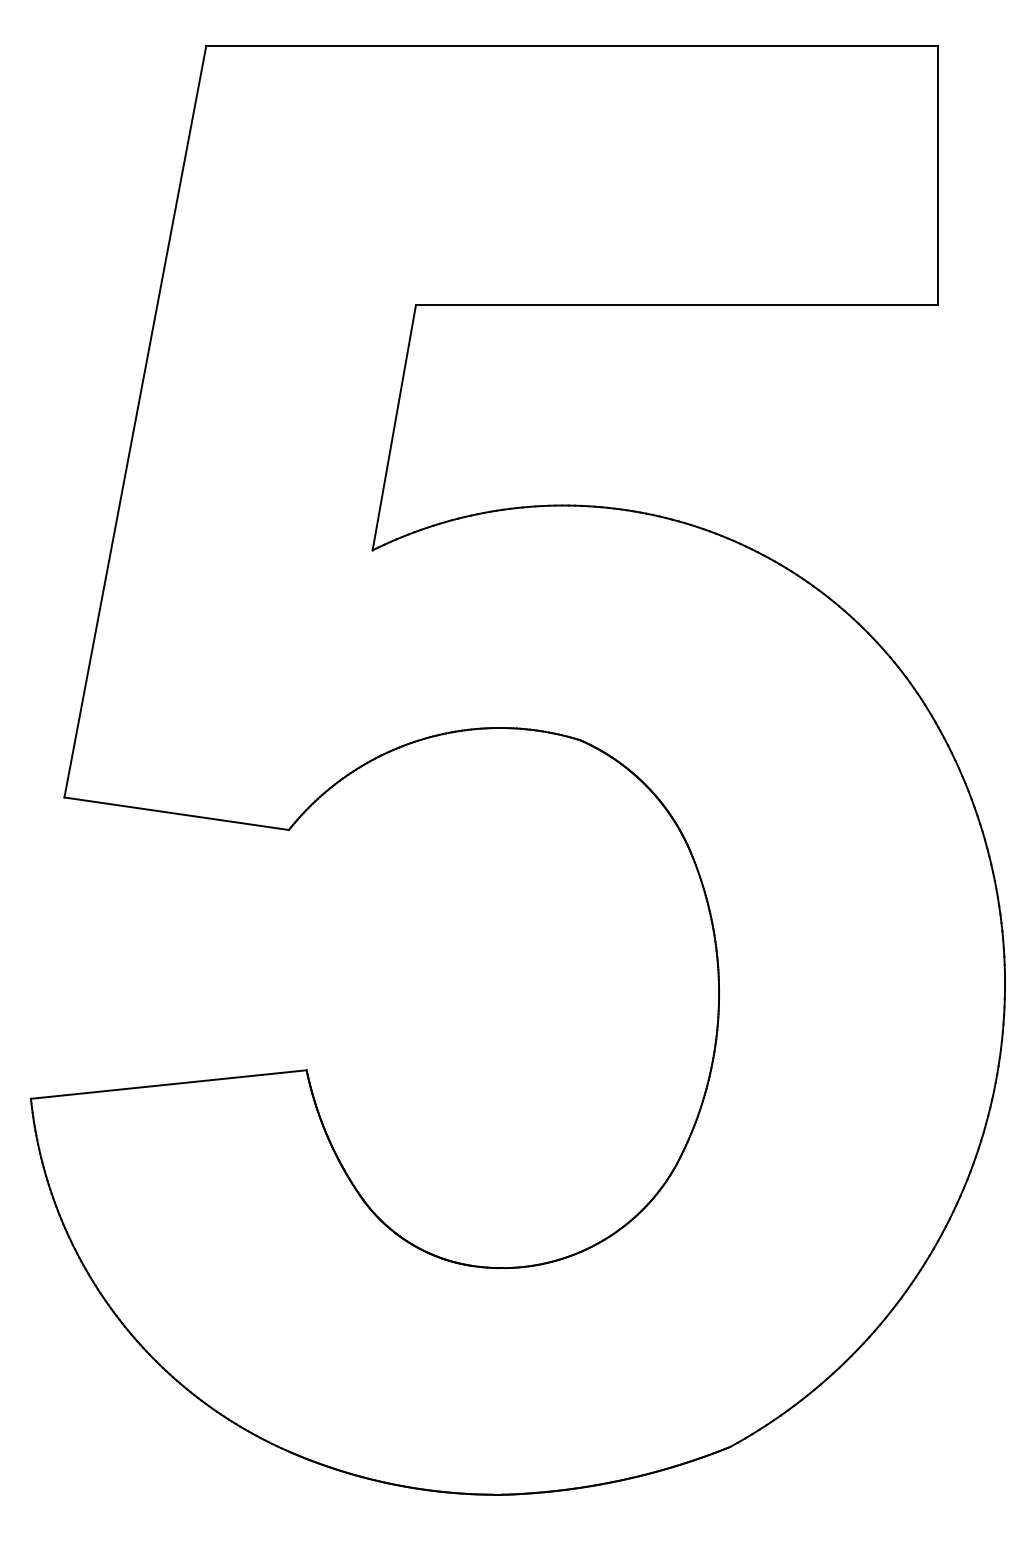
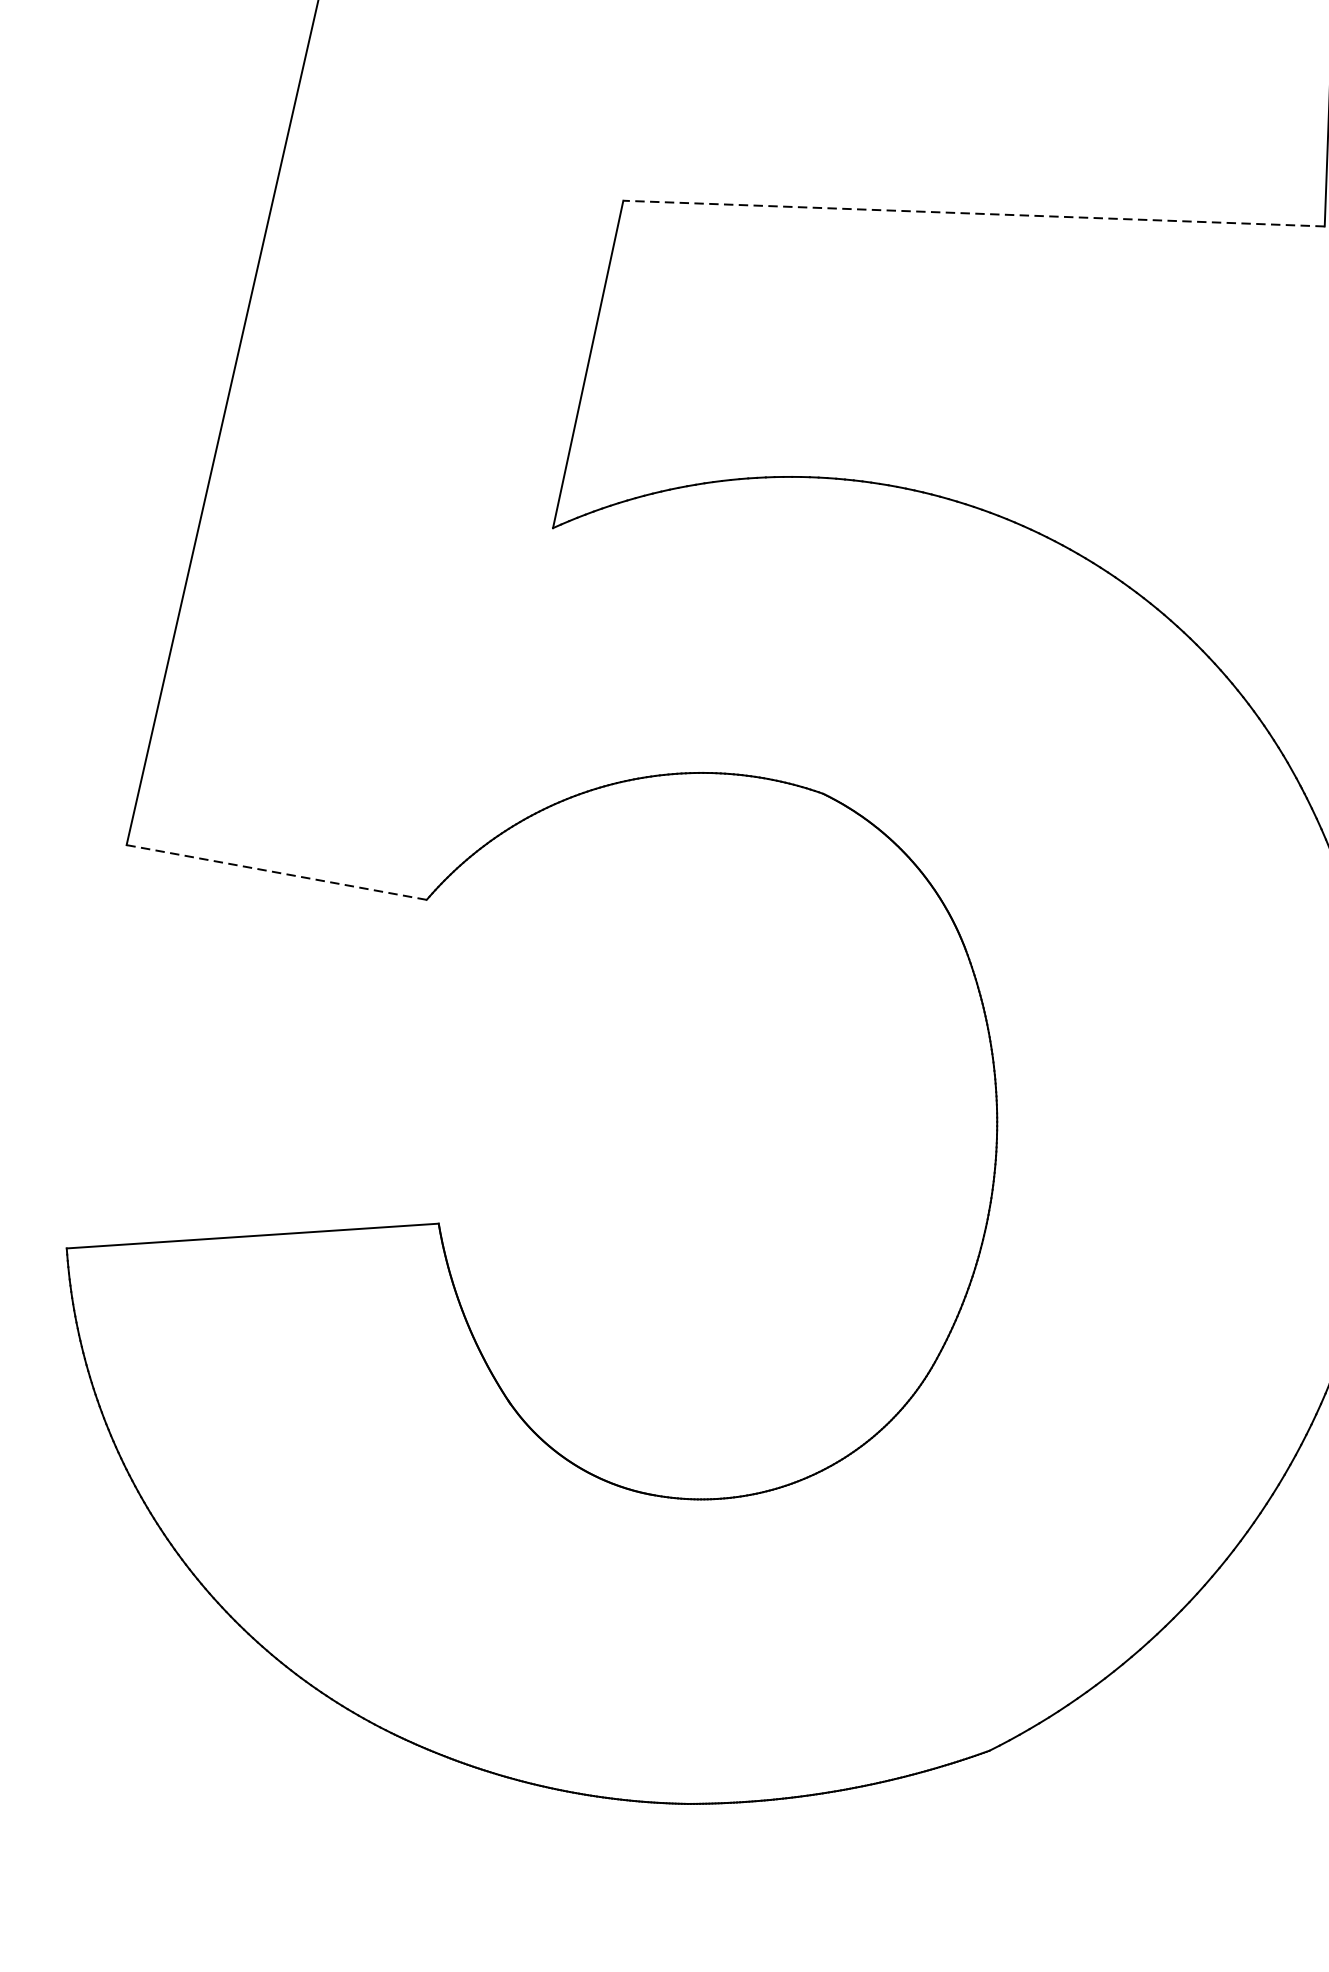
line: (676, 305) -> (973, 214), solid -> dashed
line: (176, 813) -> (276, 872), solid -> dashed

